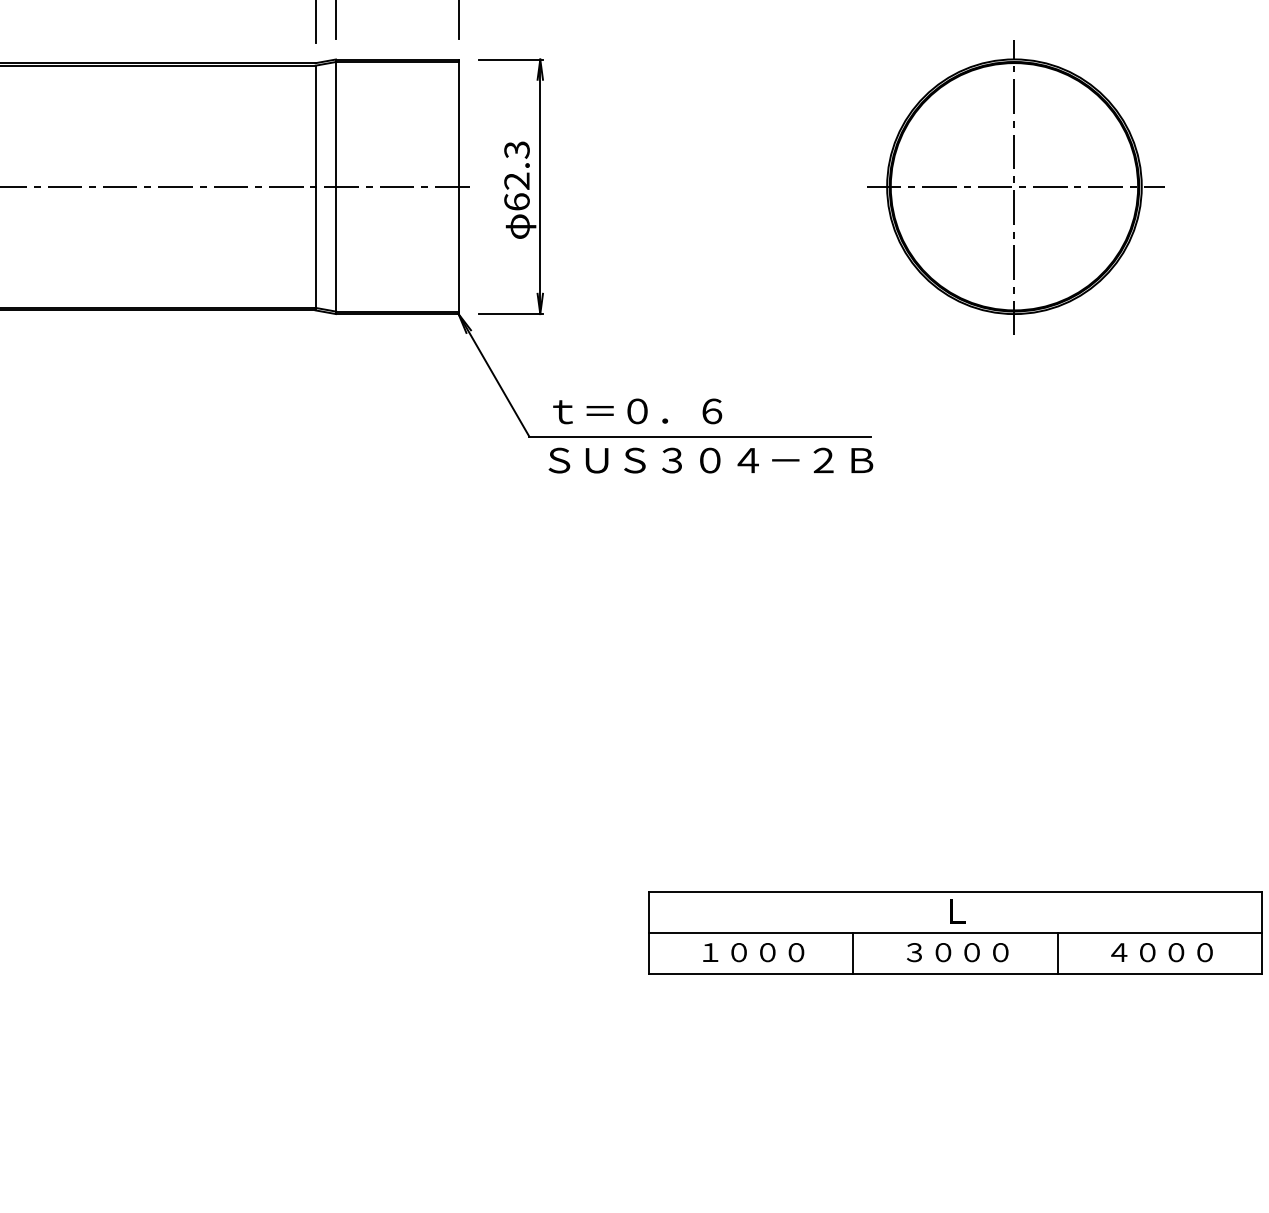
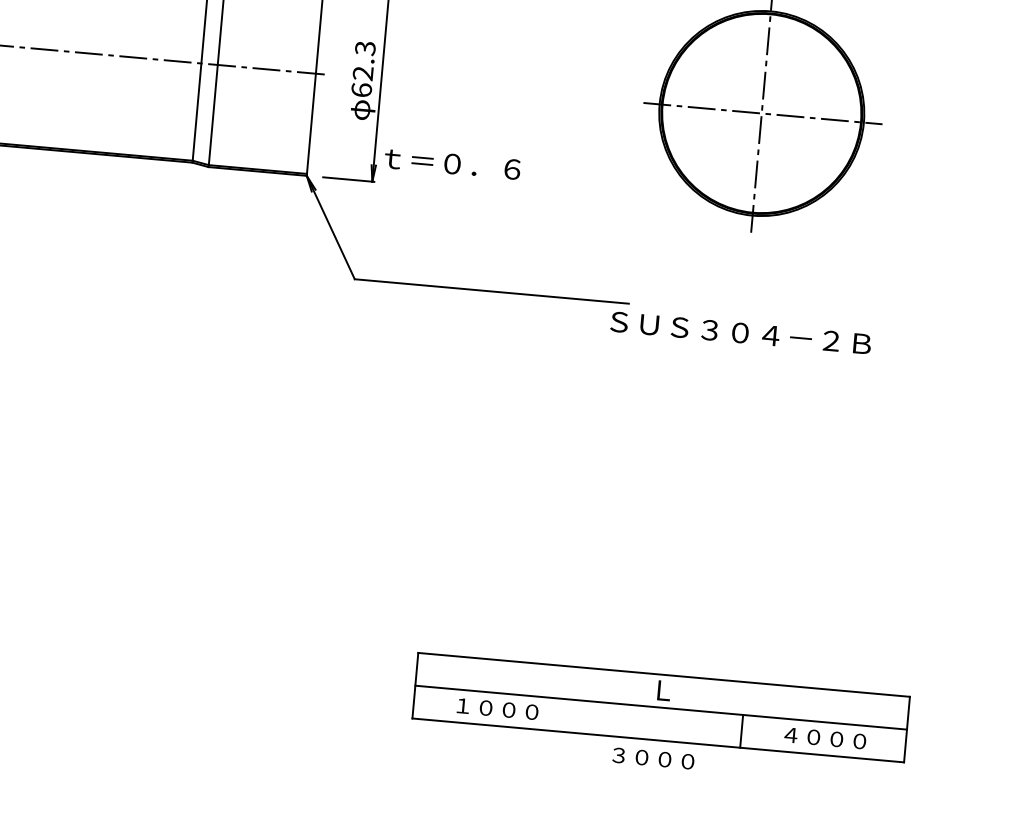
text: (637, 411) -> (452, 164), moved
text: (710, 460) -> (740, 332), moved
line: (853, 952) -> (577, 716), removed
text: (957, 952) -> (653, 758), moved

